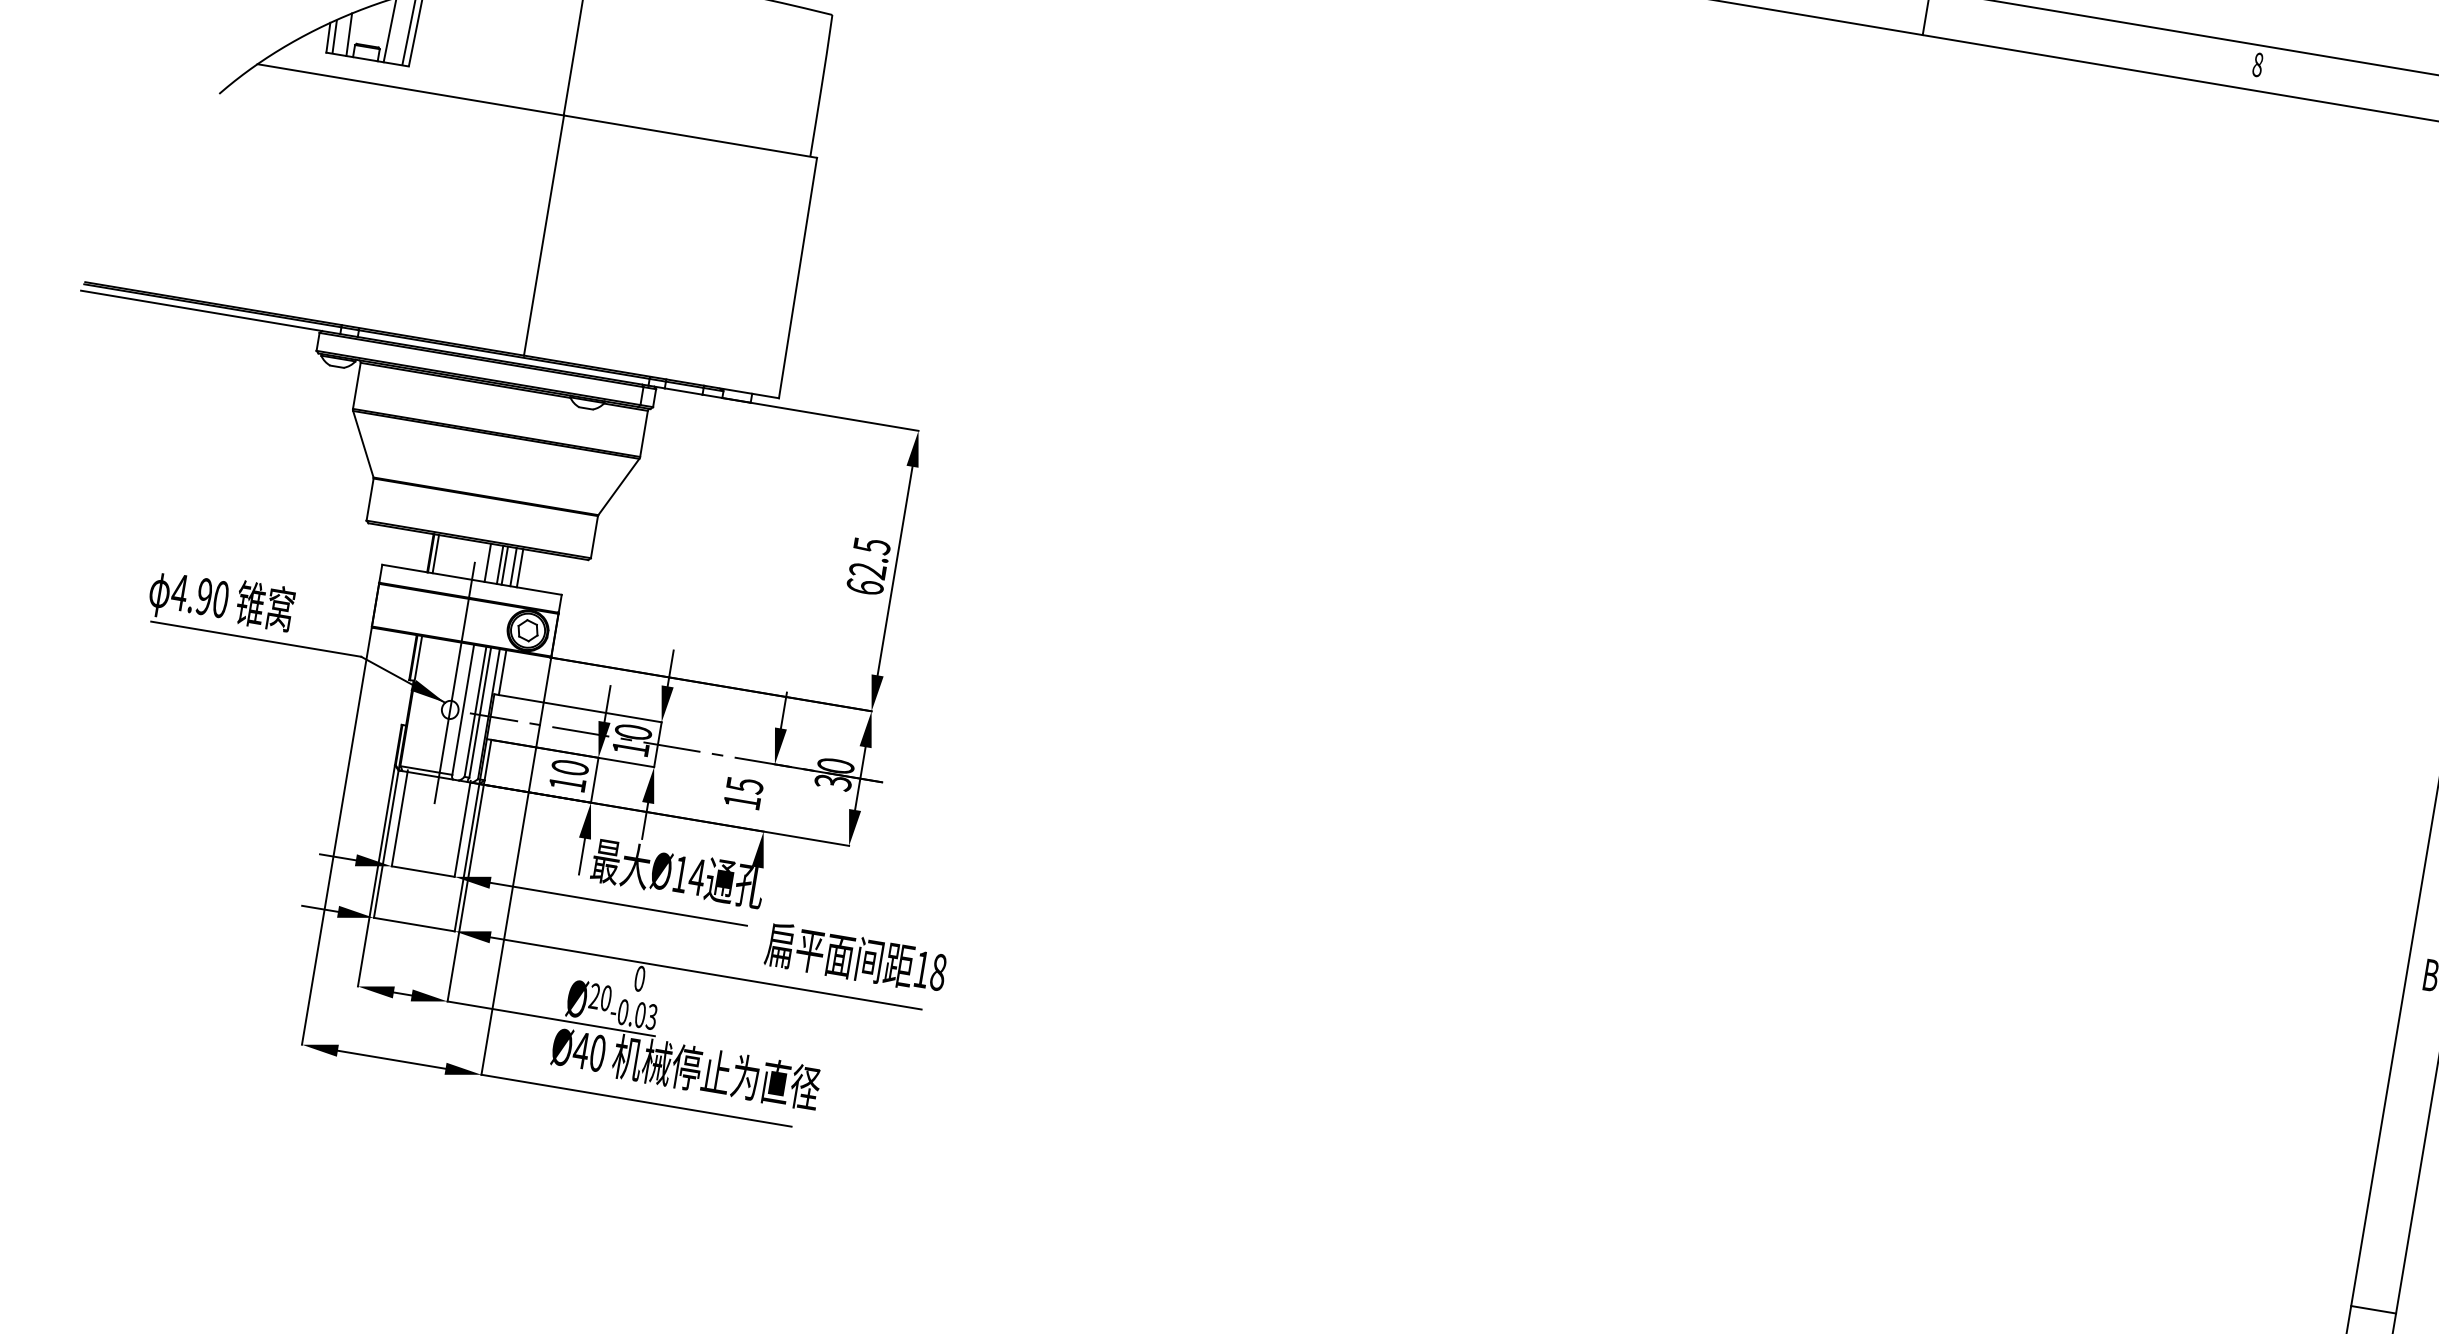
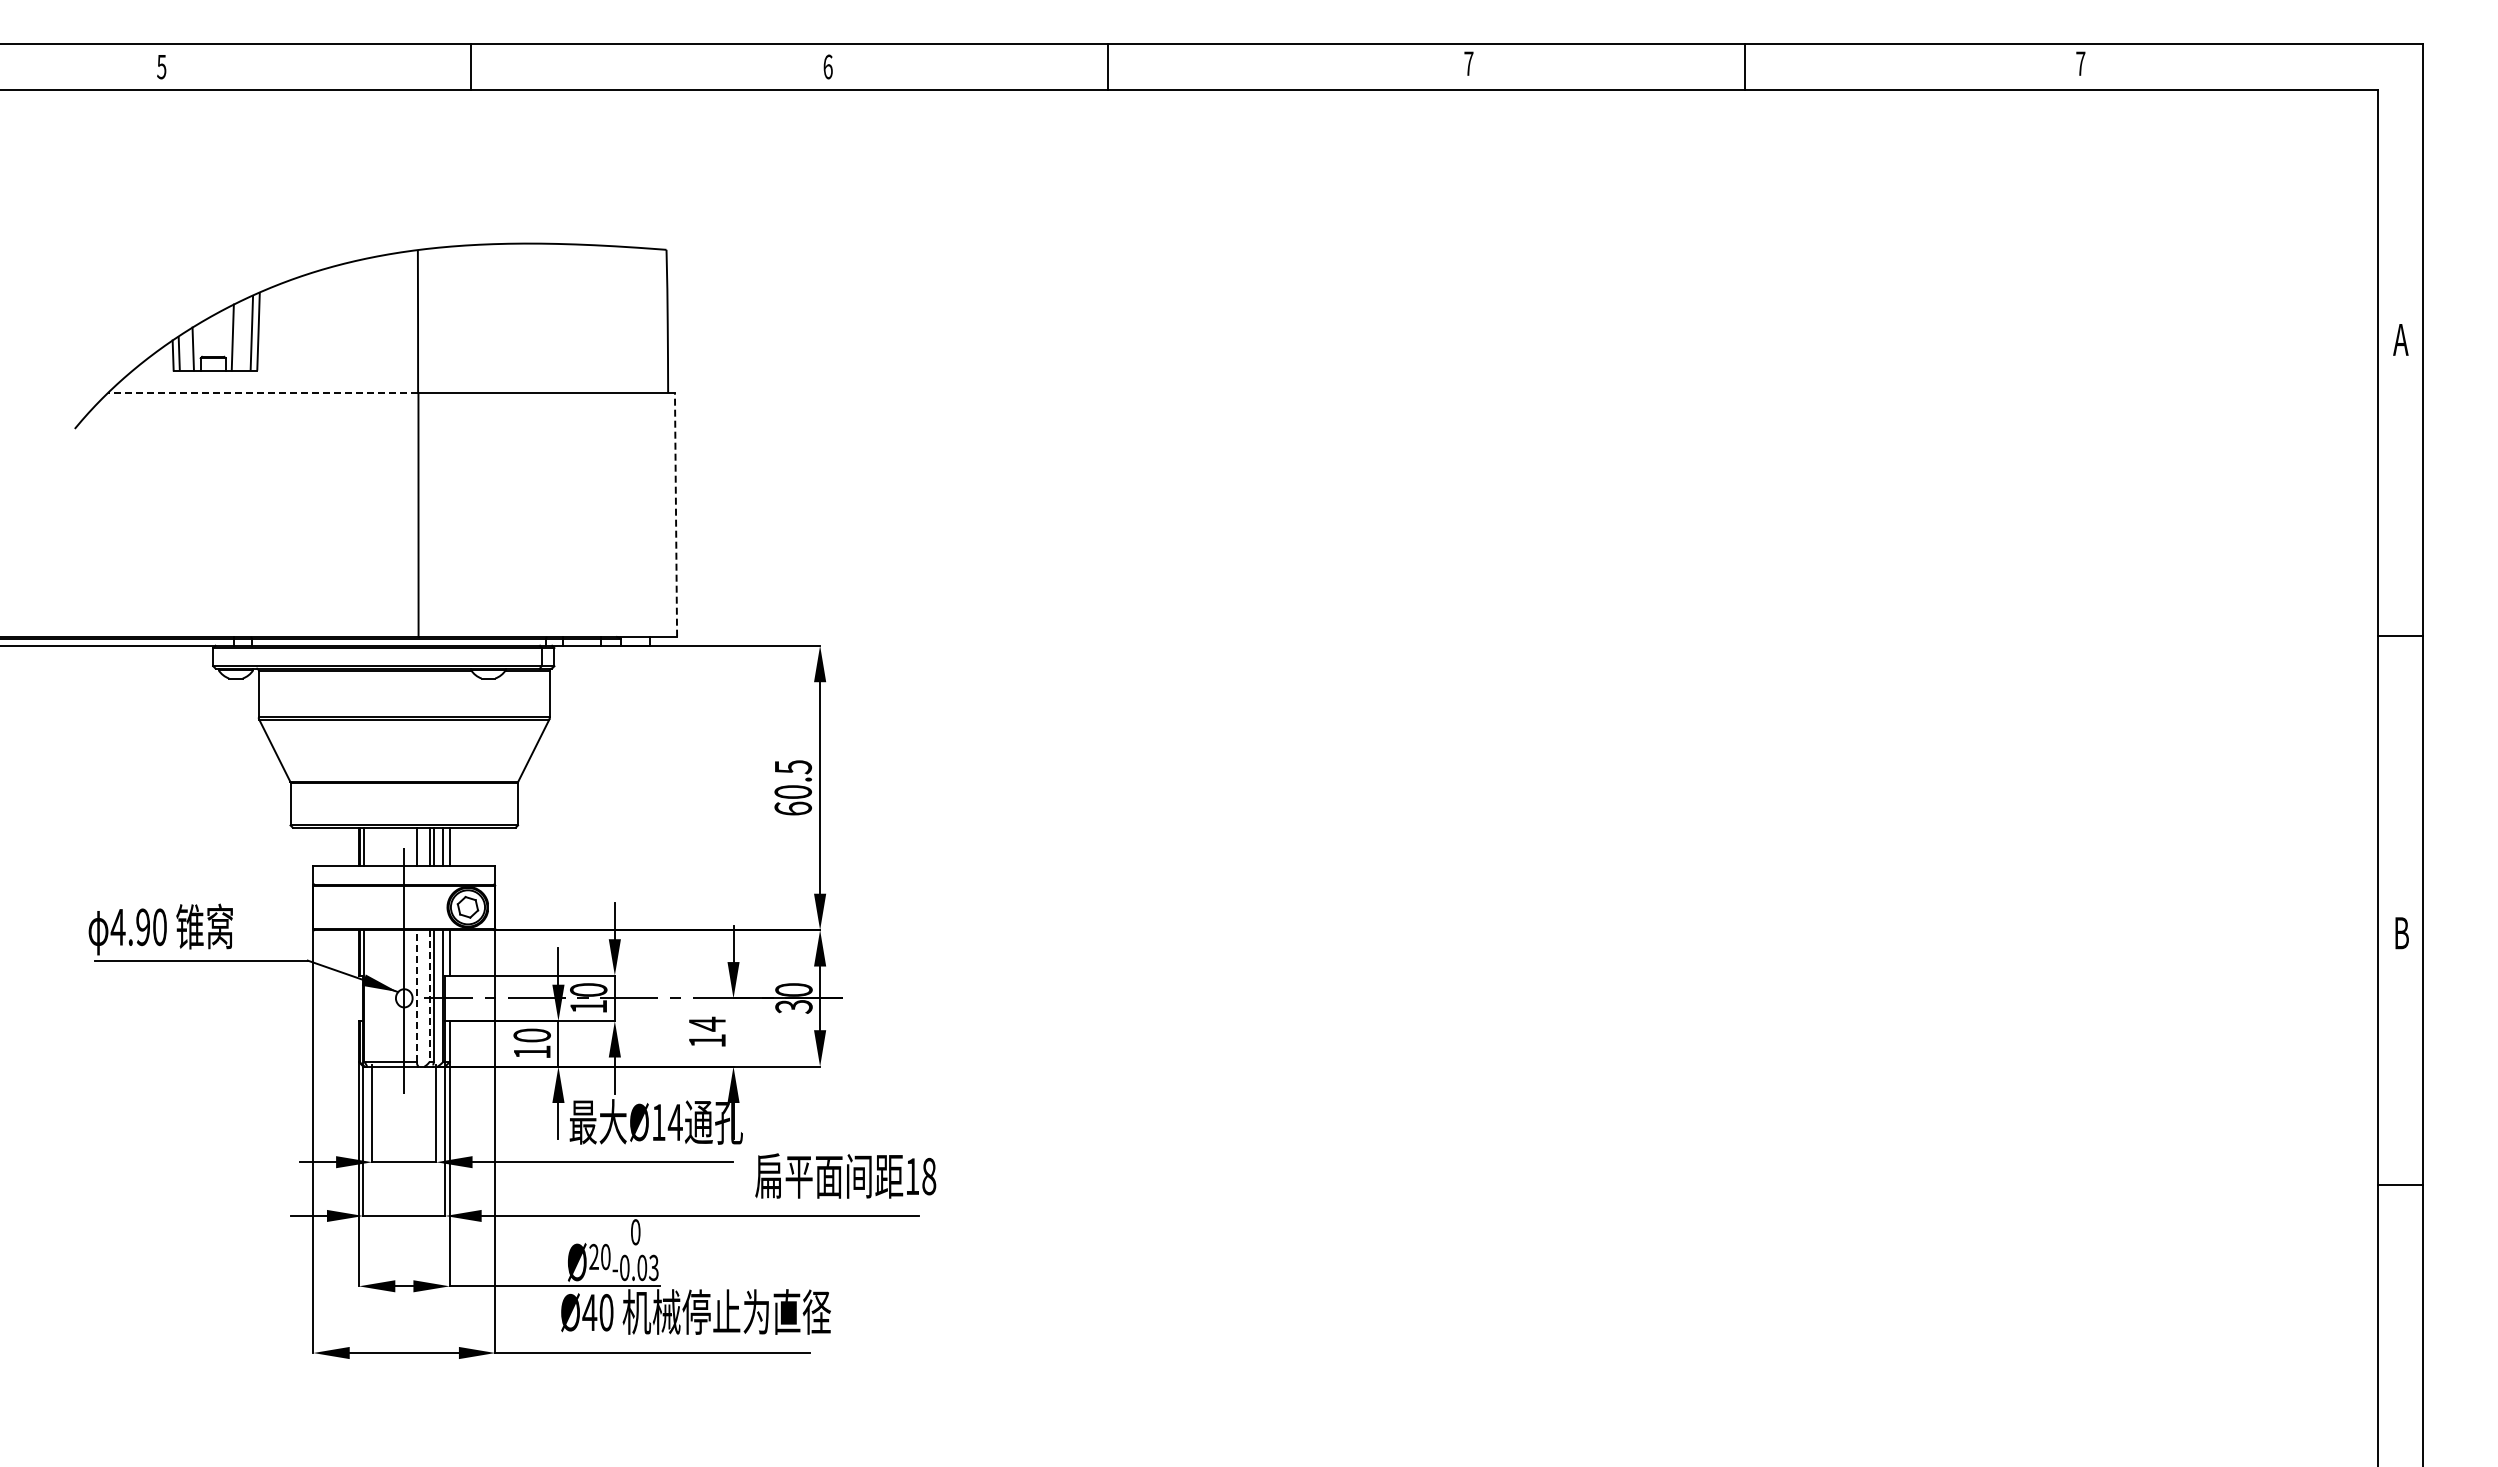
text: (2257, 64) -> (2080, 63), 8 -> 7
line: (410, 89) -> (262, 393), solid -> dashed
line: (798, 277) -> (676, 514), solid -> dashed
text: (868, 571) -> (793, 792), 62.5 -> 60.5
line: (463, 710) -> (417, 996), solid -> dashed
line: (475, 712) -> (429, 996), solid -> dashed
text: (745, 784) -> (707, 1023), 15 -> 14
line: (2373, 1309) -> (2400, 1184), moved

